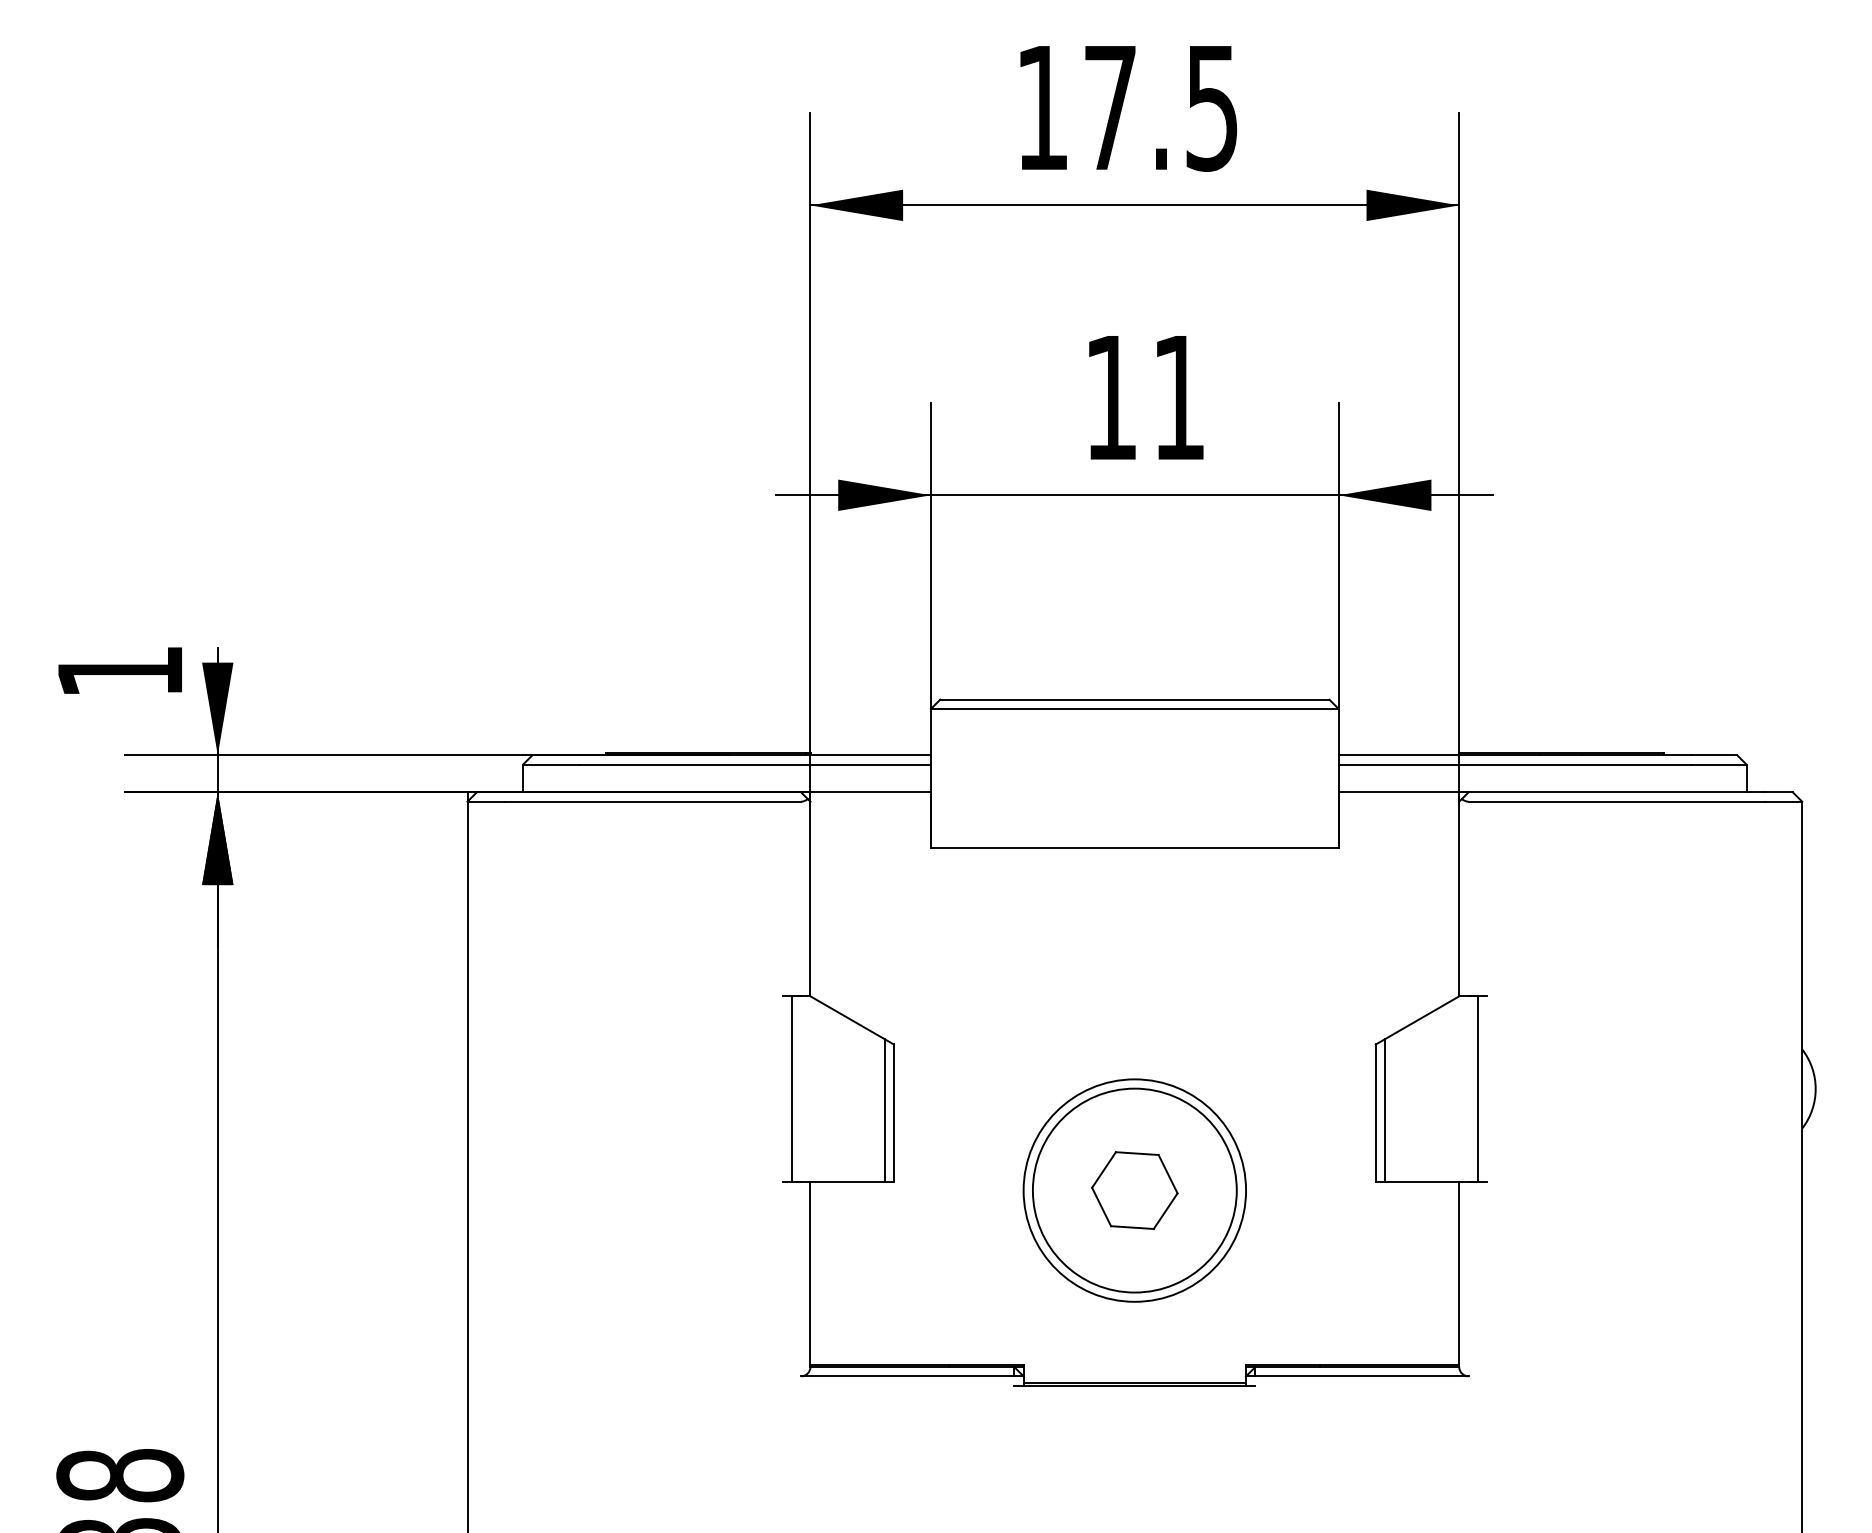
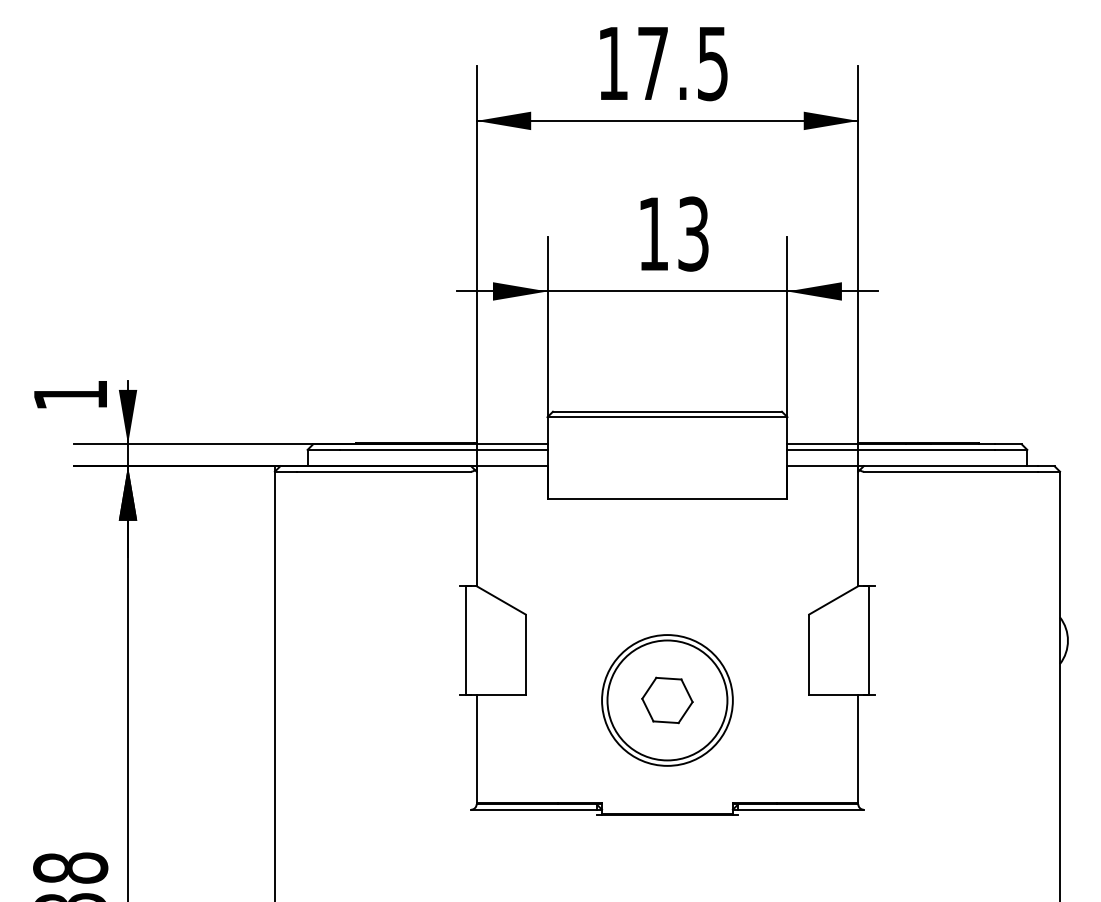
text: (1179, 396) -> (693, 233), 11 -> 13
line: (885, 1110) -> (520, 653), removed
line: (1384, 1110) -> (814, 653), removed

